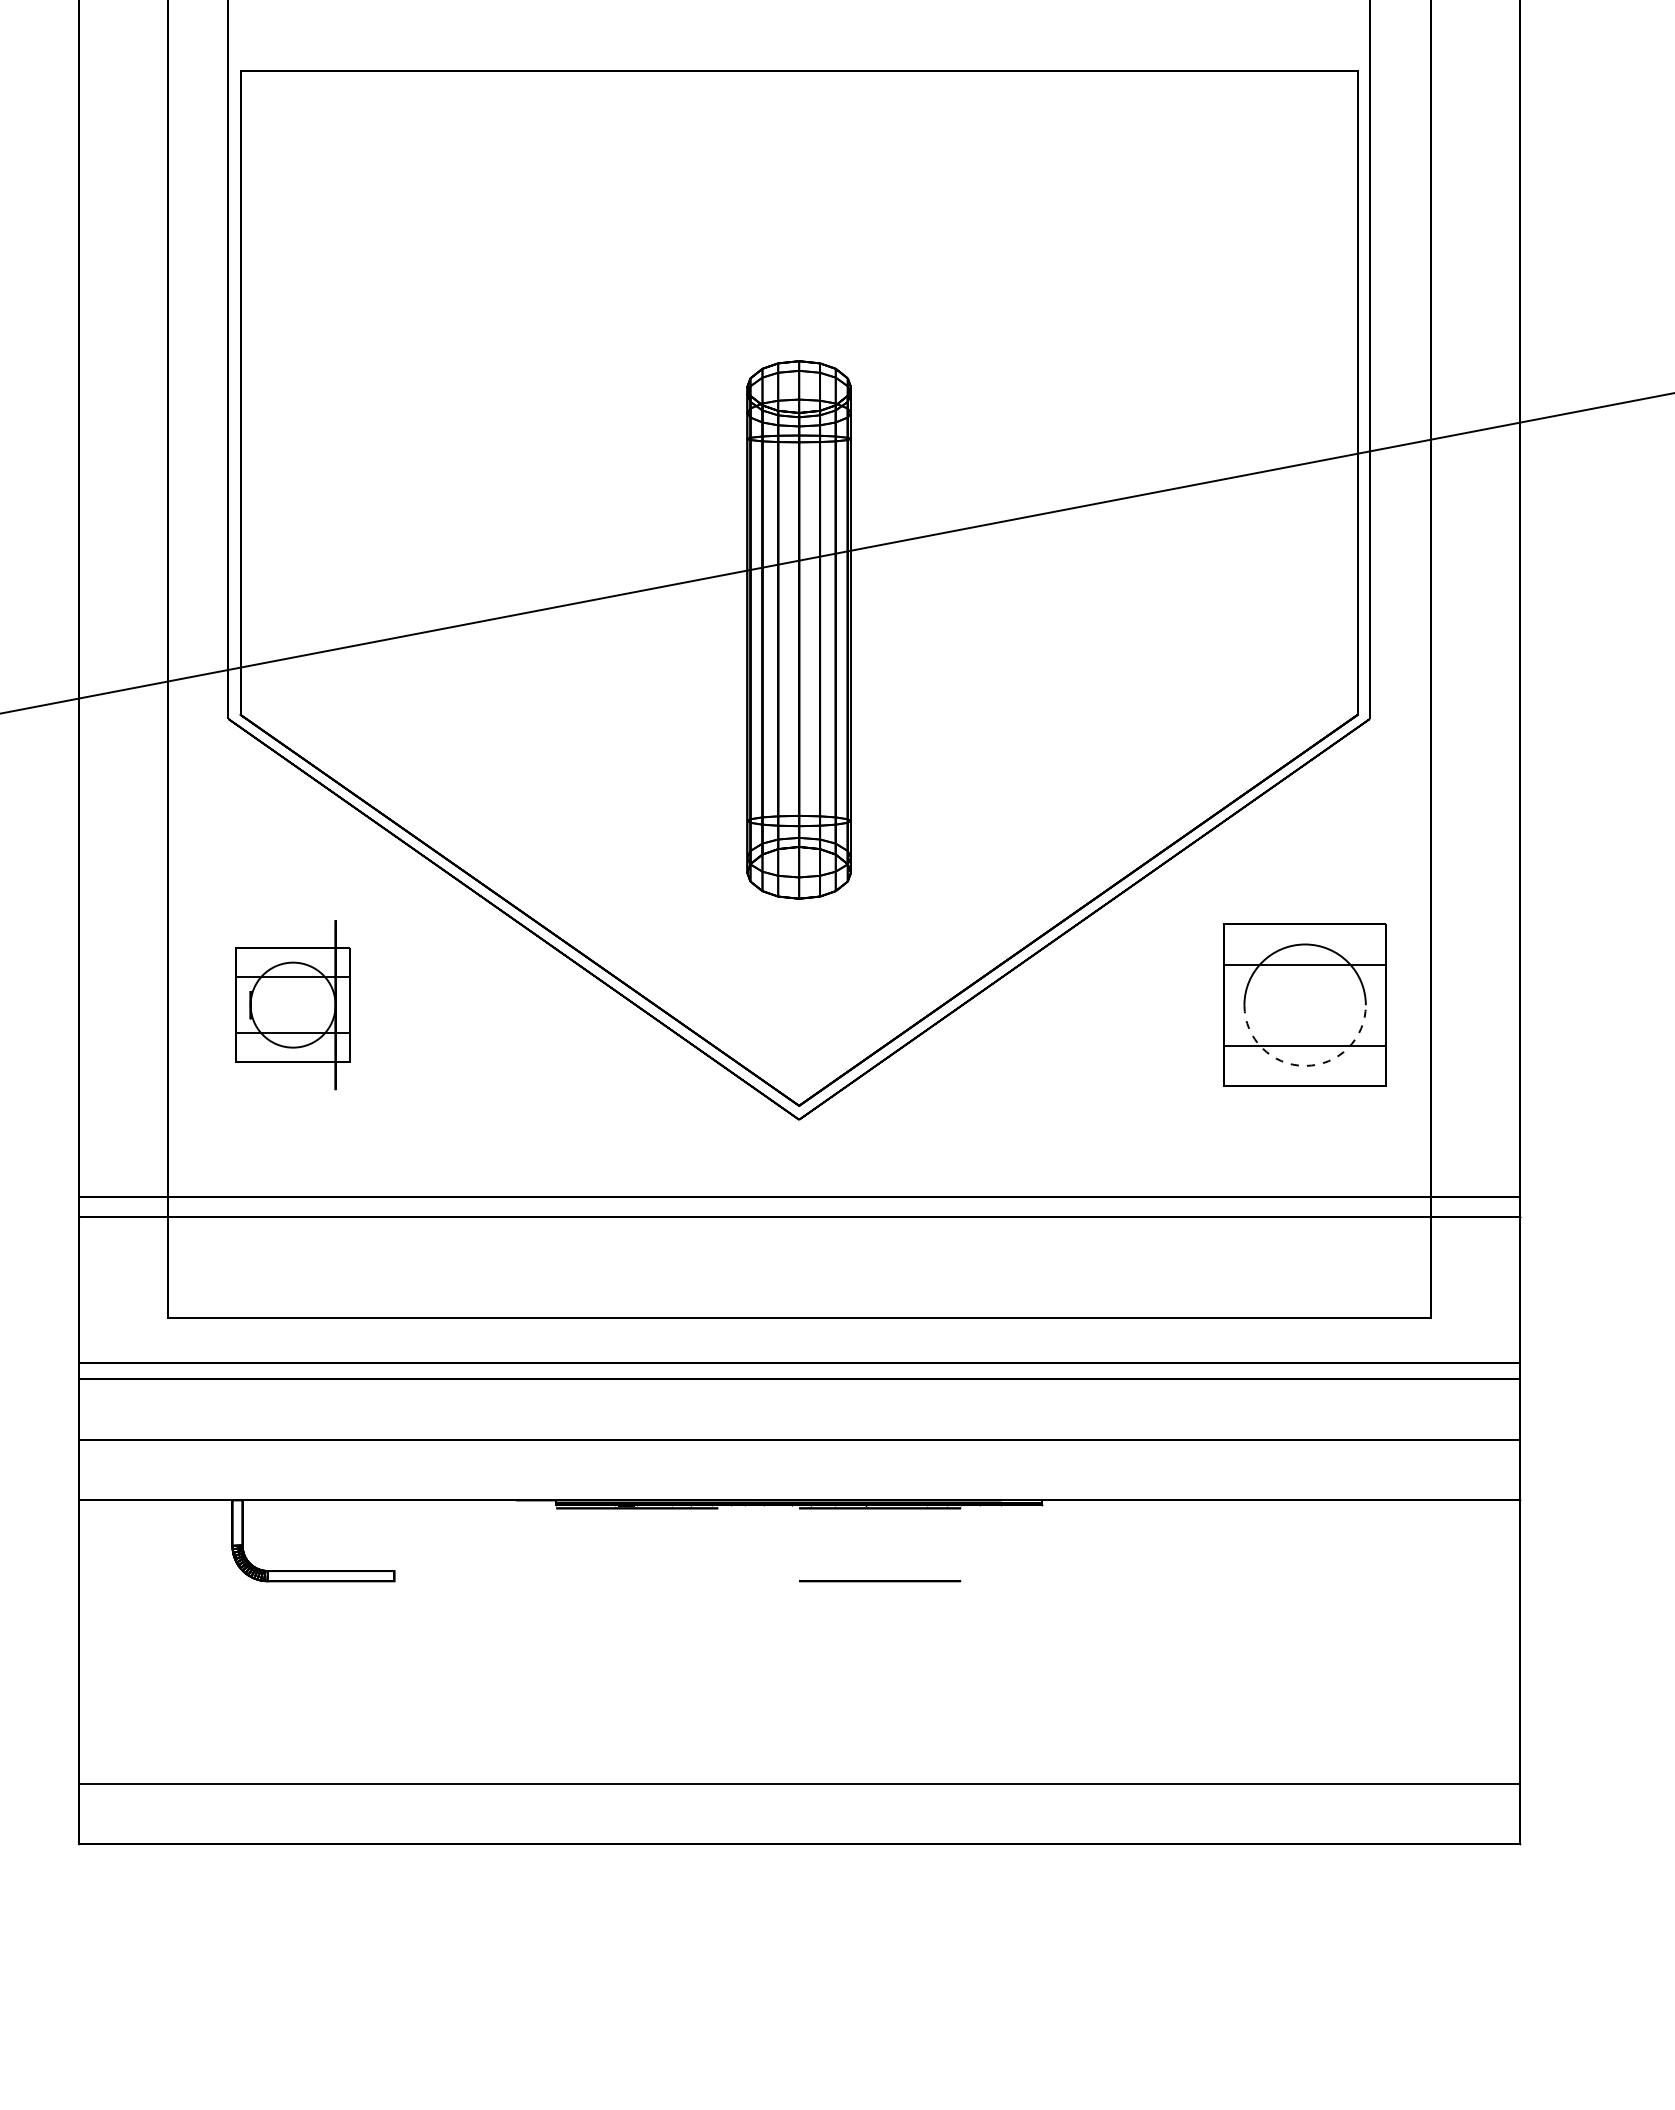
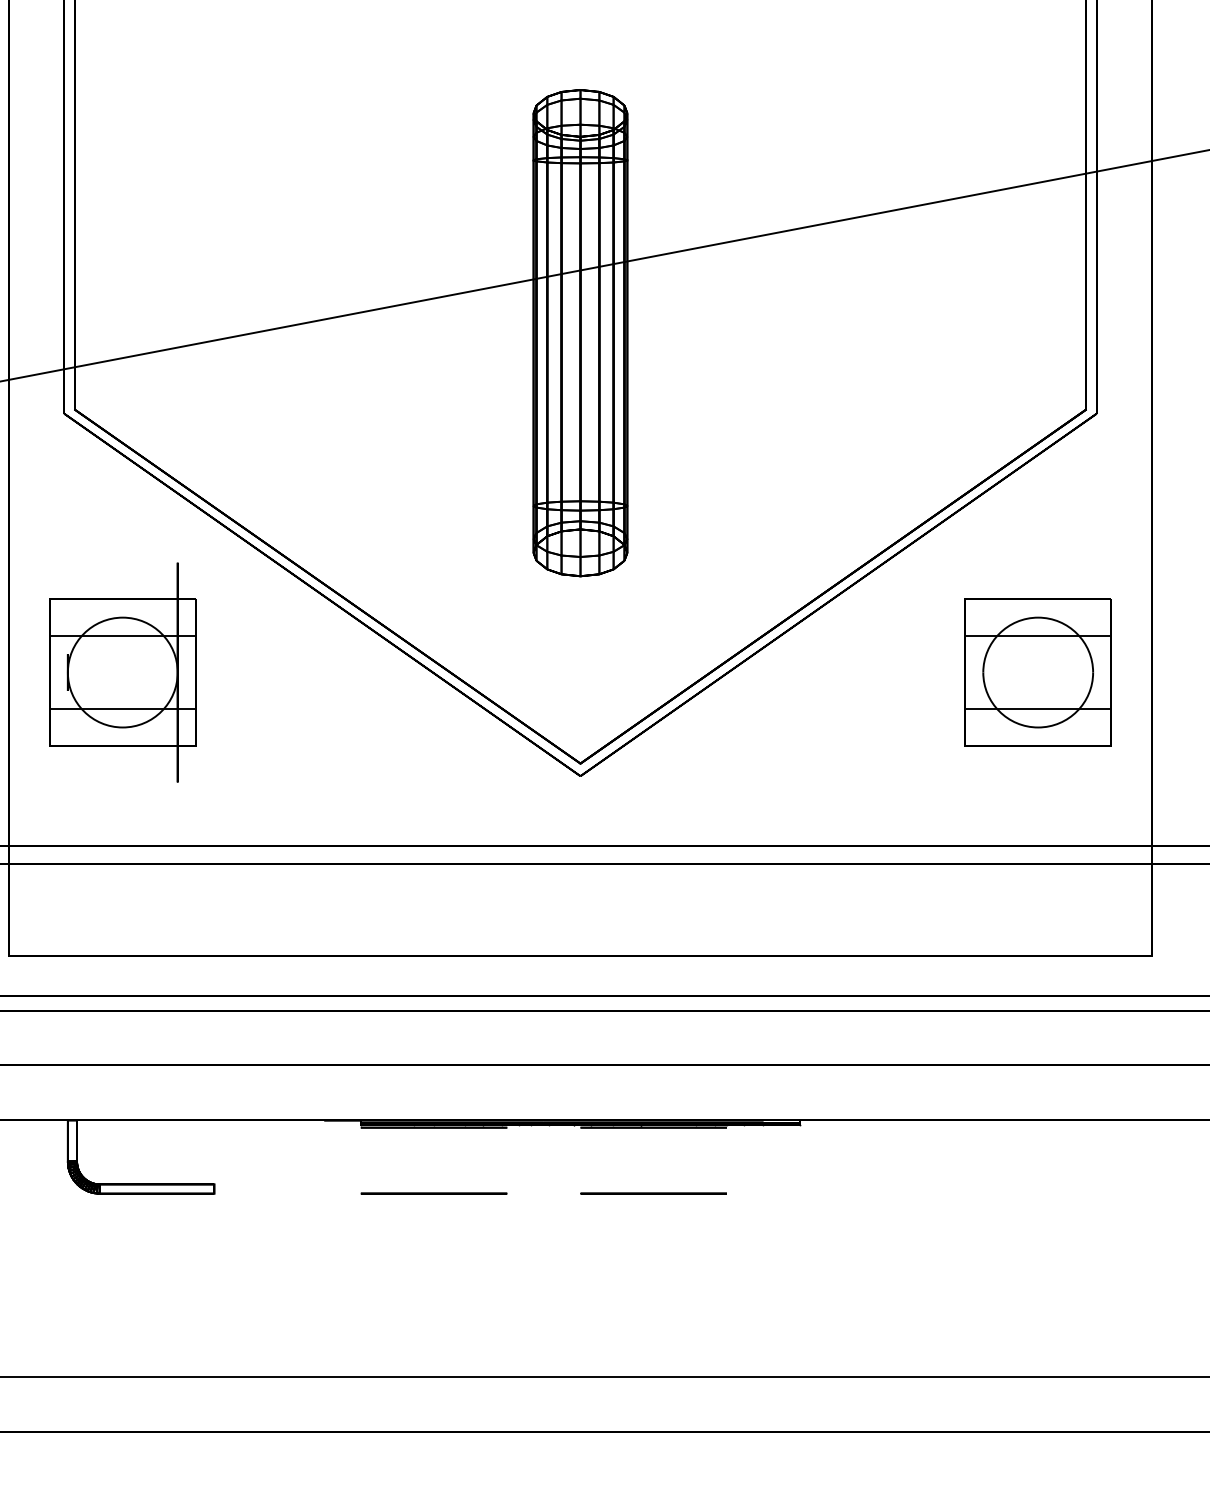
part: (292, 1004) -> (122, 671), size x1.43
arc: (1305, 1065) -> (1038, 727), dashed -> solid
circle: (637, 1581) -> (434, 1193), added

